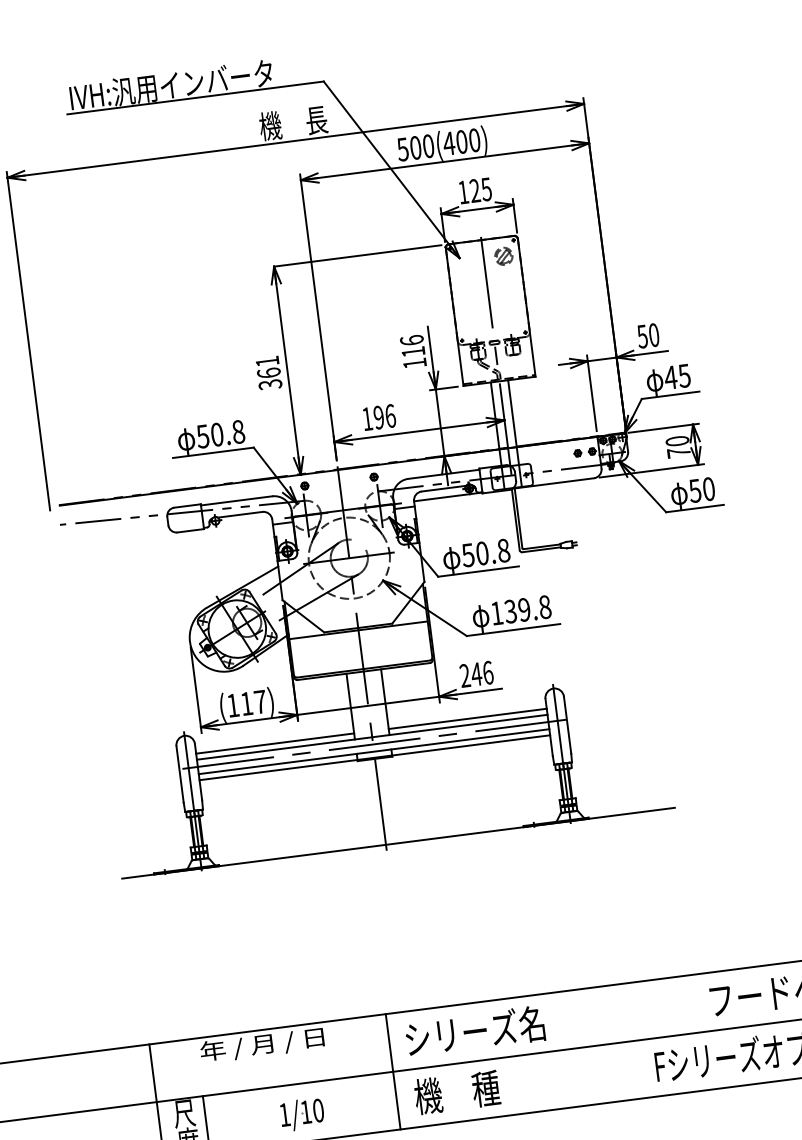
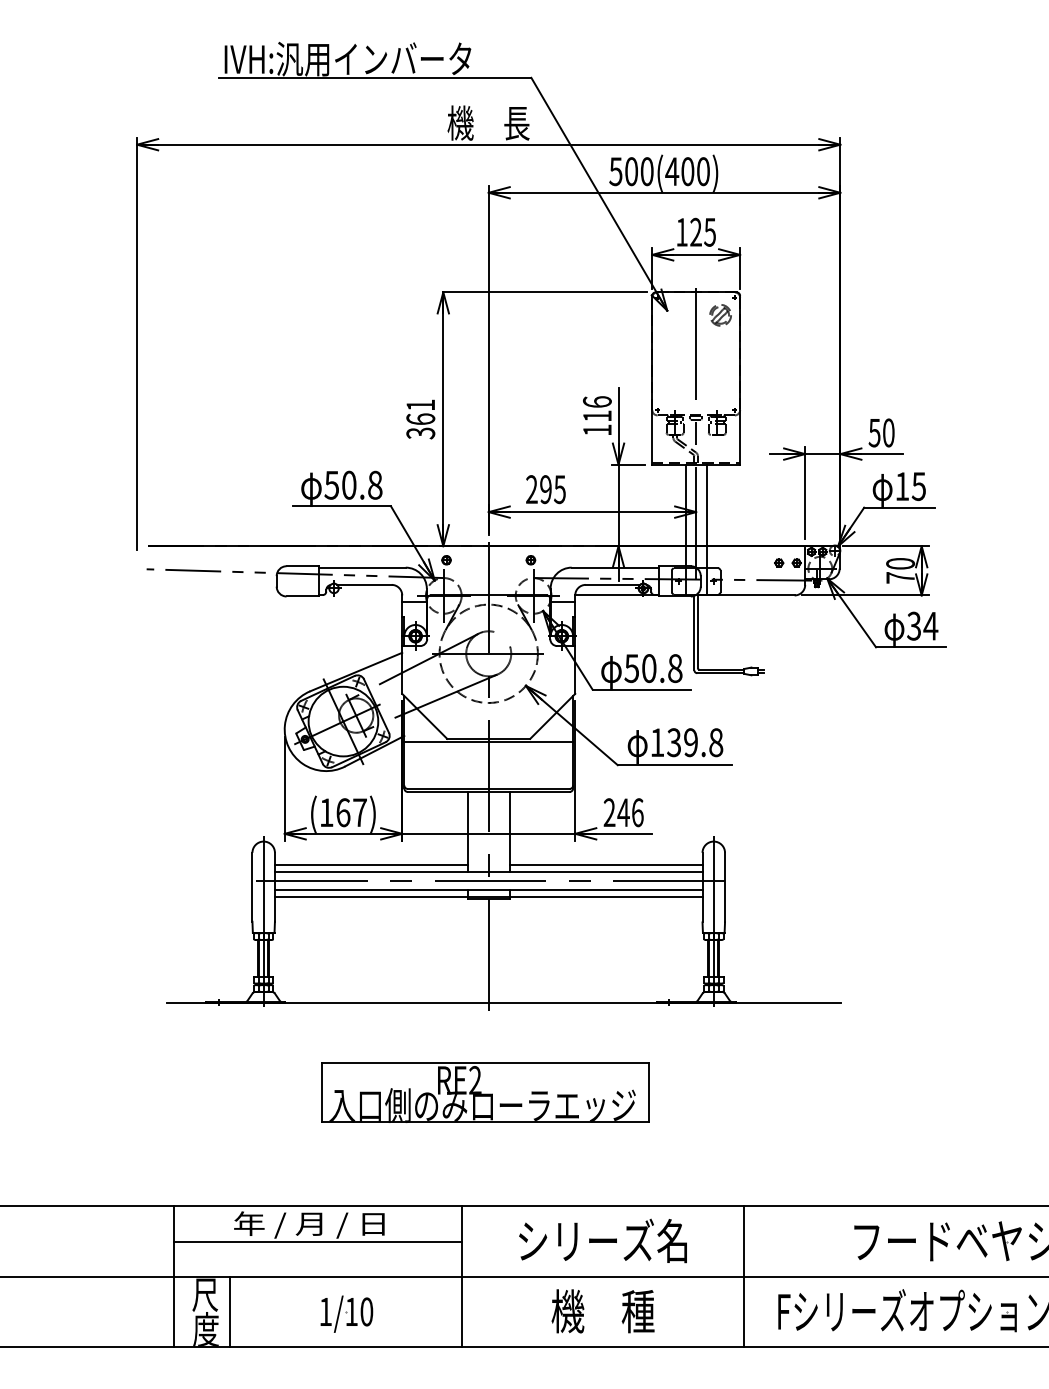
text: (670, 377) -> (901, 486), 45 -> 15
text: (378, 417) -> (545, 489), 196 -> 295
text: (701, 489) -> (922, 625), 50 -> 34
text: (246, 703) -> (343, 812), (117) -> (167)
part: (392, 918) -> (485, 1092), added
text: (474, 1031) -> (602, 1240), moved
line: (623, 1042) -> (743, 1276), added
line: (271, 1057) -> (318, 1241), added
text: (456, 1092) -> (602, 1311), moved

